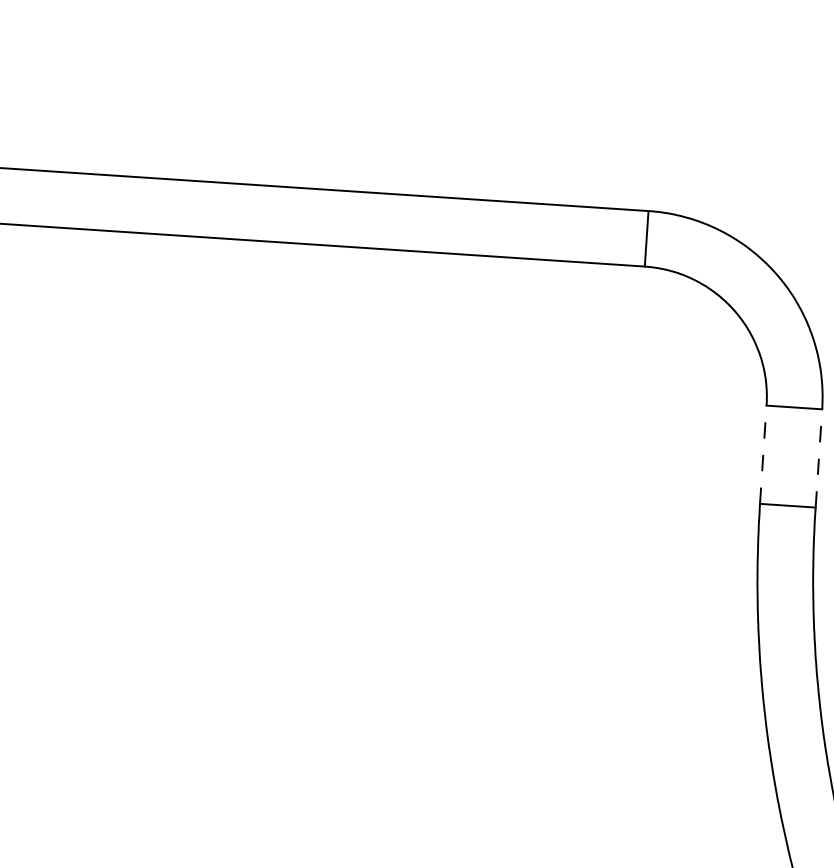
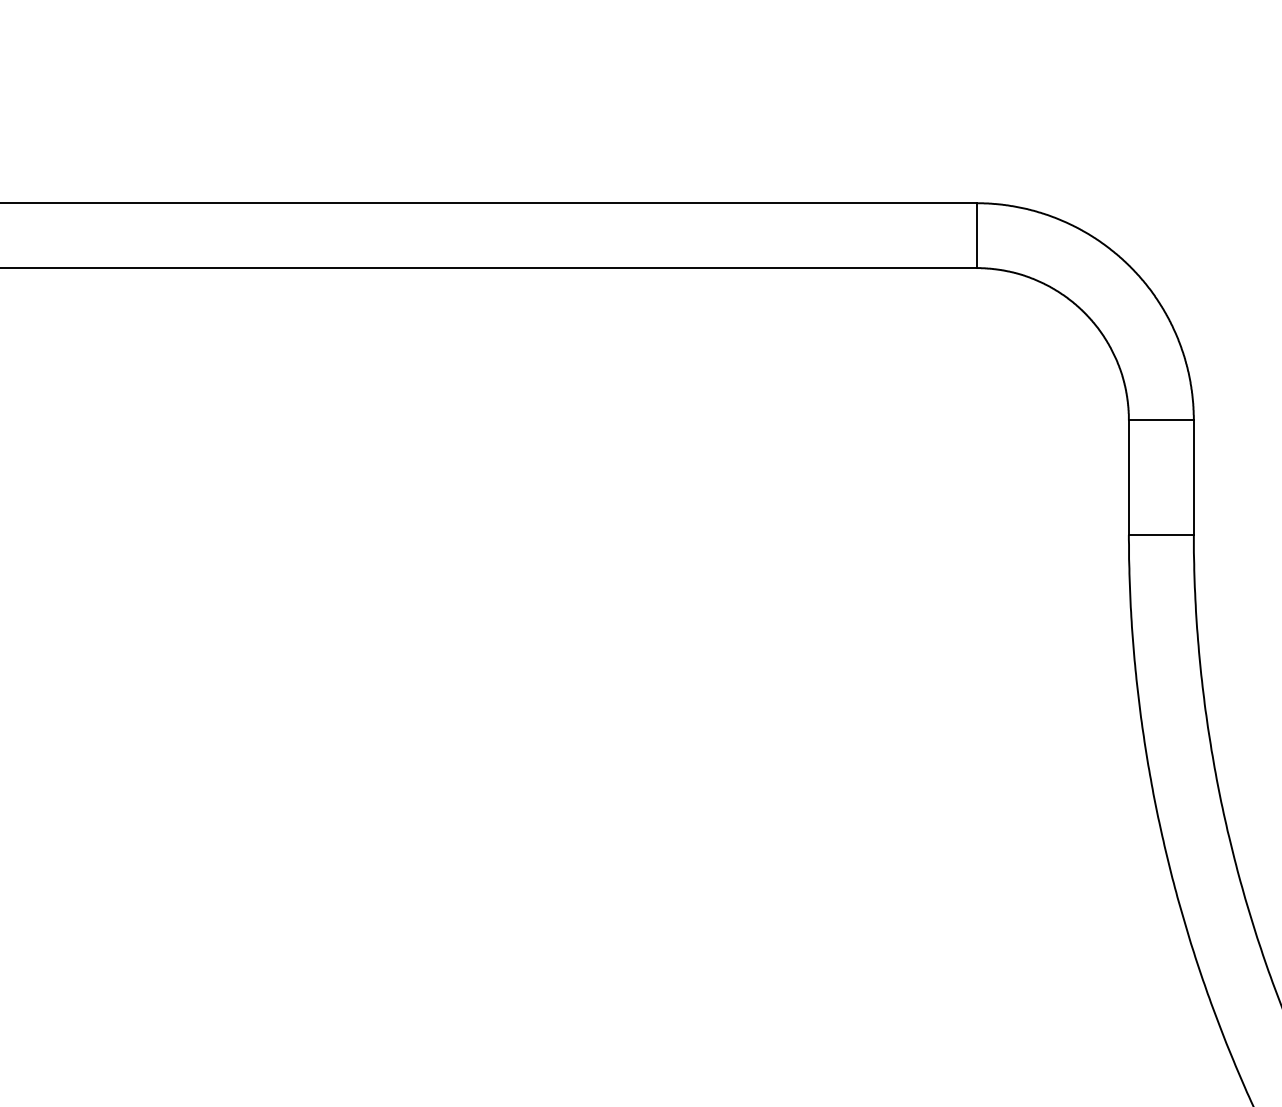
line: (762, 454) -> (1128, 477), dashed -> solid
line: (818, 458) -> (1193, 477), dashed -> solid

